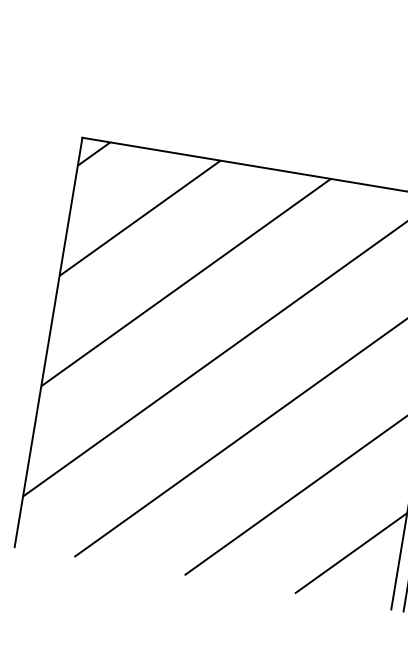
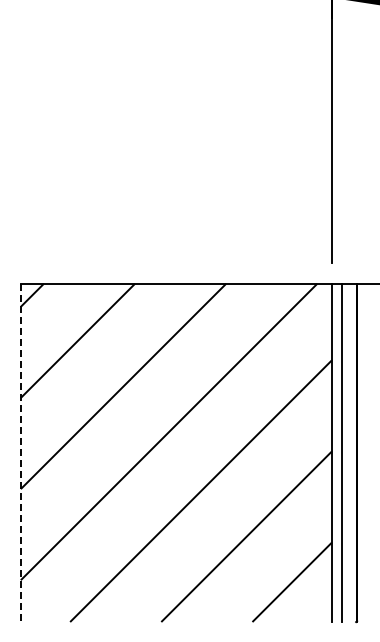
line: (48, 343) -> (20, 453), solid -> dashed

